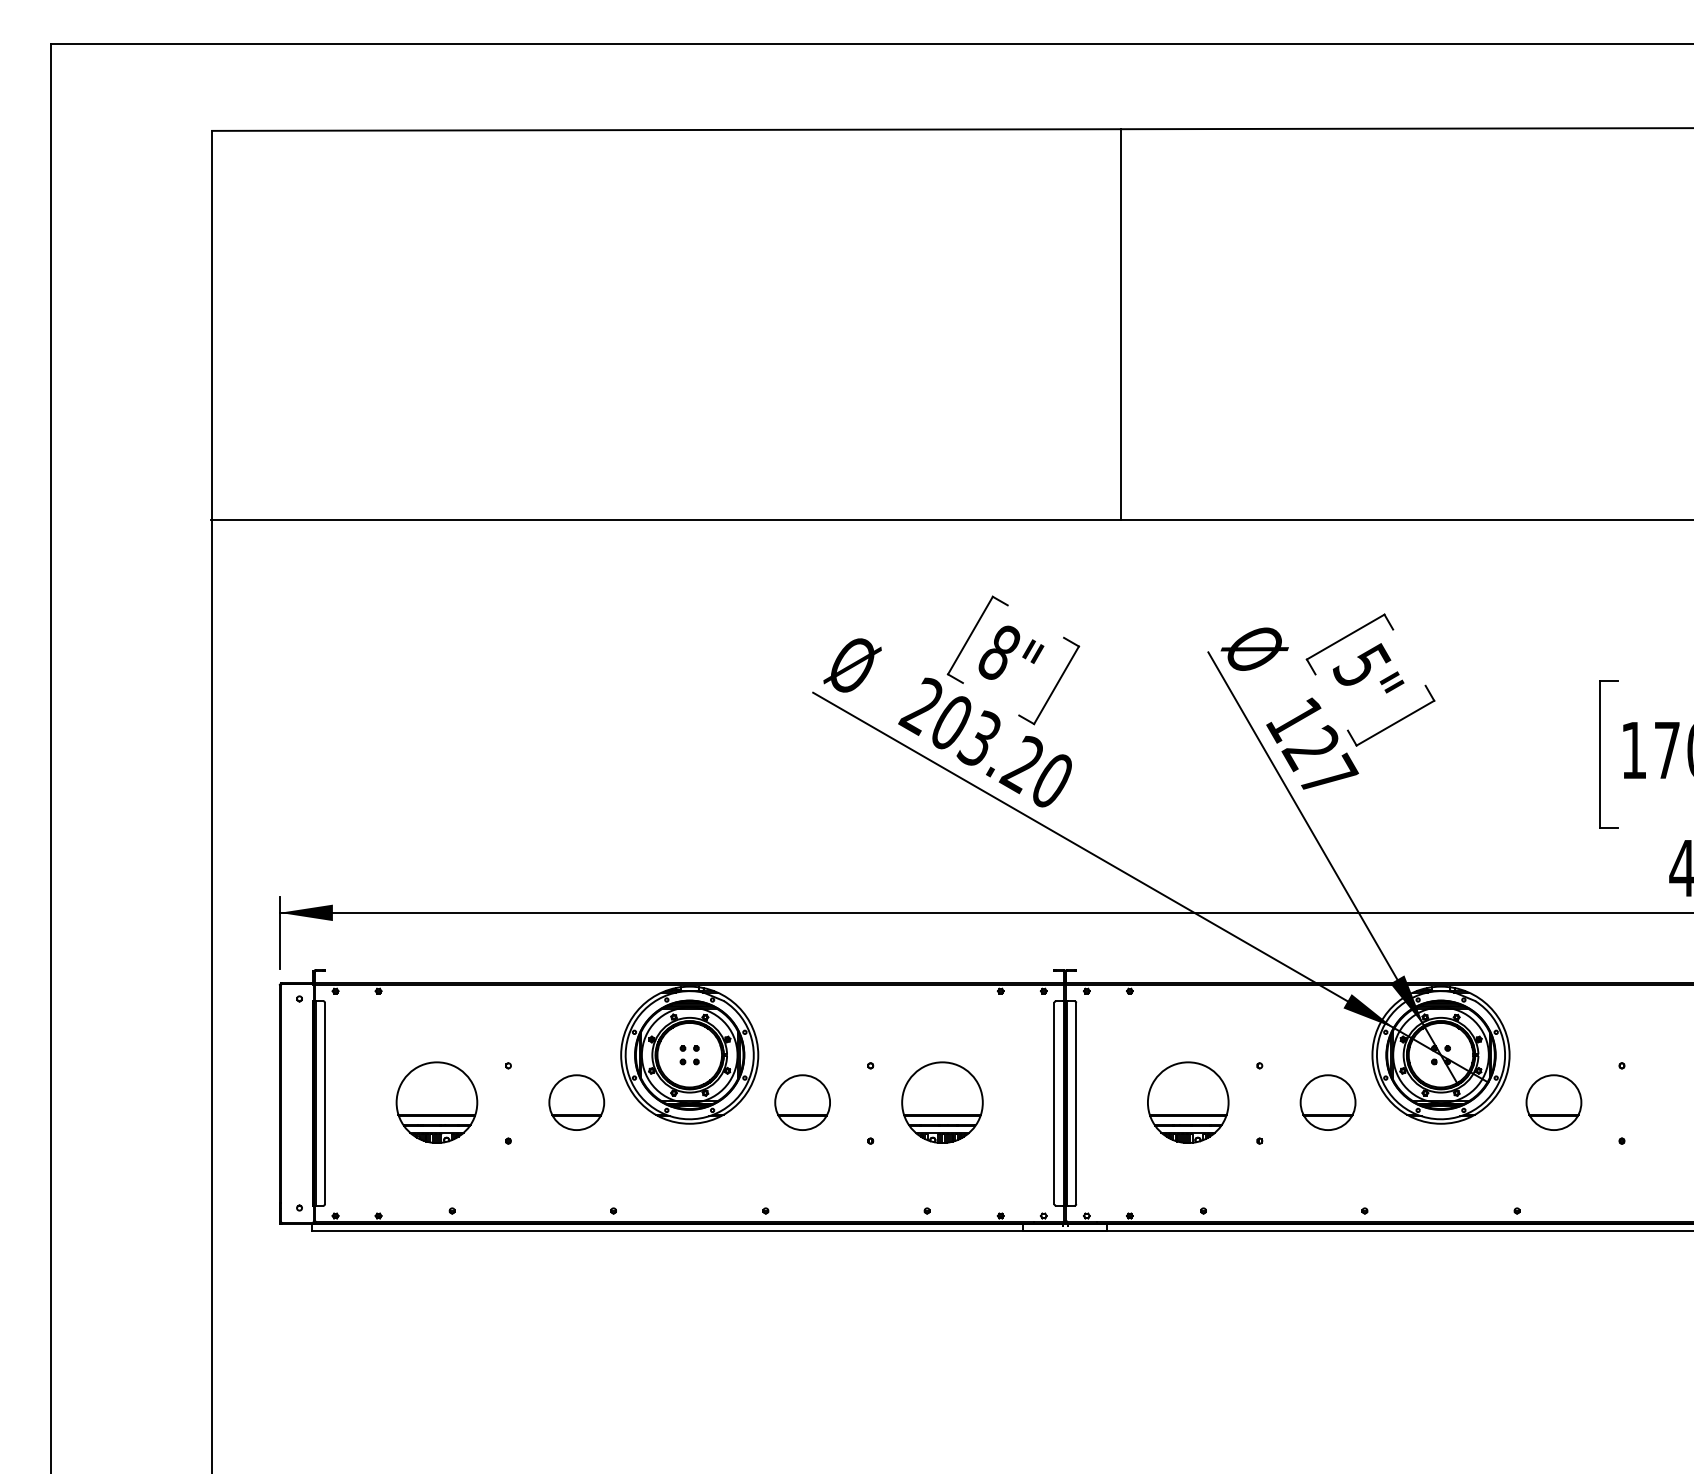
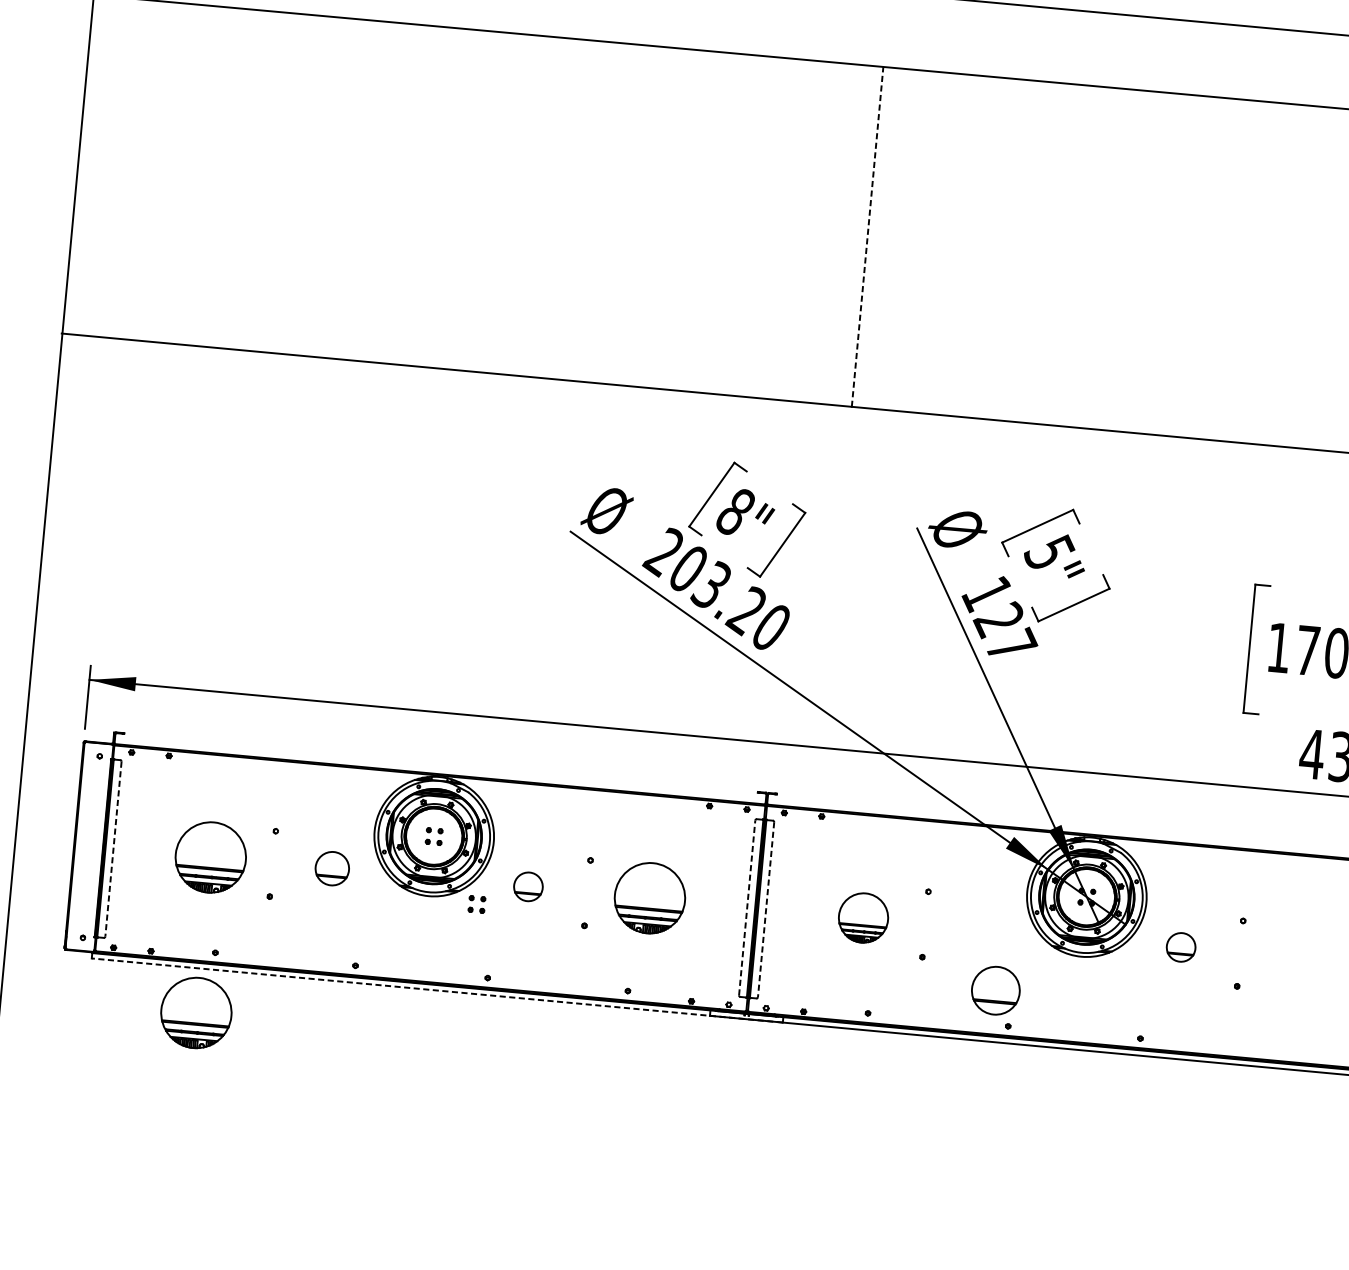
line: (1120, 324) -> (867, 236), solid -> dashed
part: (576, 1102) -> (332, 868), size x0.7
part: (802, 1102) -> (528, 886), size x0.6
part: (1188, 1102) -> (863, 917), size x0.7
part: (1327, 1102) -> (995, 990), moved
part: (1553, 1102) -> (1180, 947), size x0.6
line: (324, 1103) -> (113, 849), solid -> dashed
line: (1054, 1103) -> (747, 907), solid -> dashed
line: (1076, 1103) -> (766, 909), solid -> dashed
part: (745, 1128) -> (476, 904), added
line: (709, 1230) -> (437, 990), solid -> dashed
part: (436, 1281) -> (196, 1012), added

